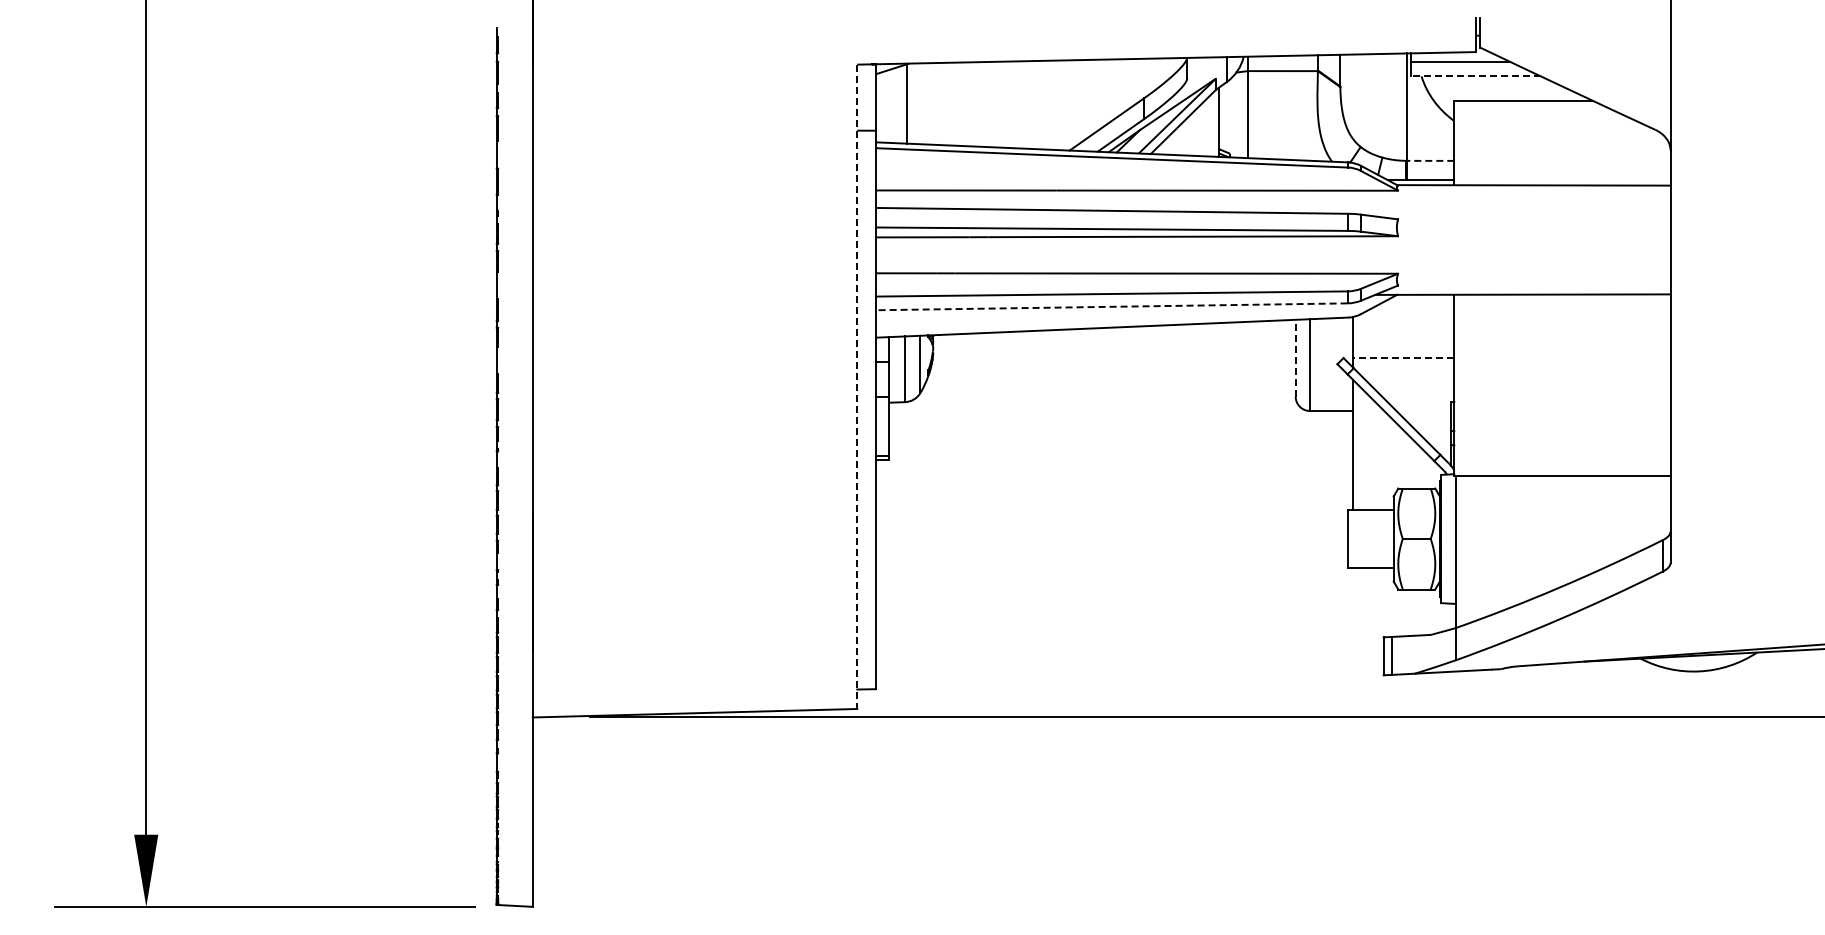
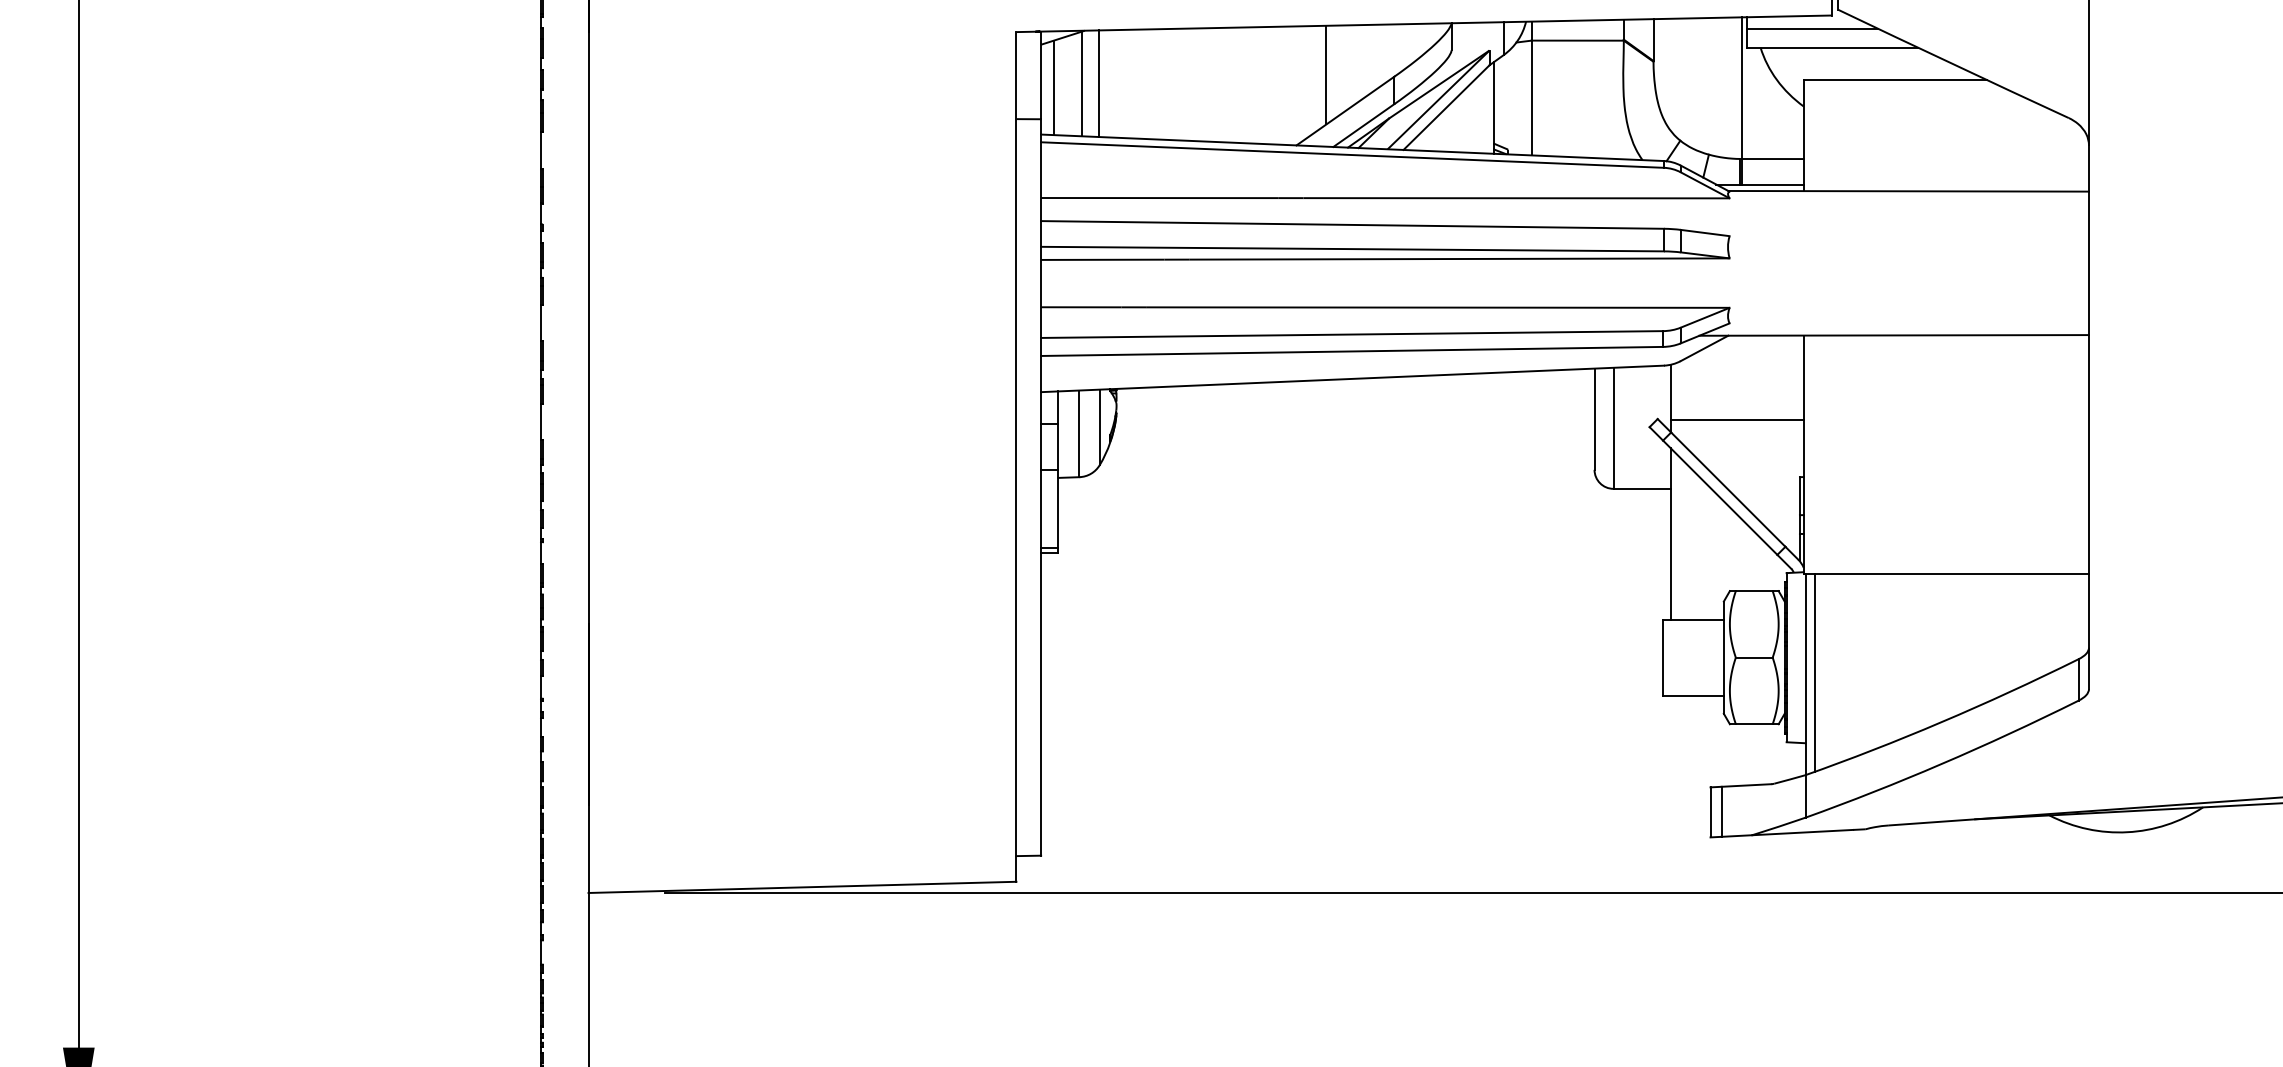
line: (1475, 76) -> (1831, 47), dashed -> solid
line: (1092, 96) -> (1326, 74), added
line: (919, 103) -> (1098, 83), added
line: (885, 106) -> (1053, 87), added
line: (1430, 160) -> (1772, 158), dashed -> solid
line: (1111, 306) -> (1351, 351), dashed -> solid
line: (1295, 357) -> (1594, 418), dashed -> solid
line: (1403, 358) -> (1736, 419), dashed -> solid
line: (857, 387) -> (1016, 457), dashed -> solid
line: (1462, 550) -> (1814, 672), added

